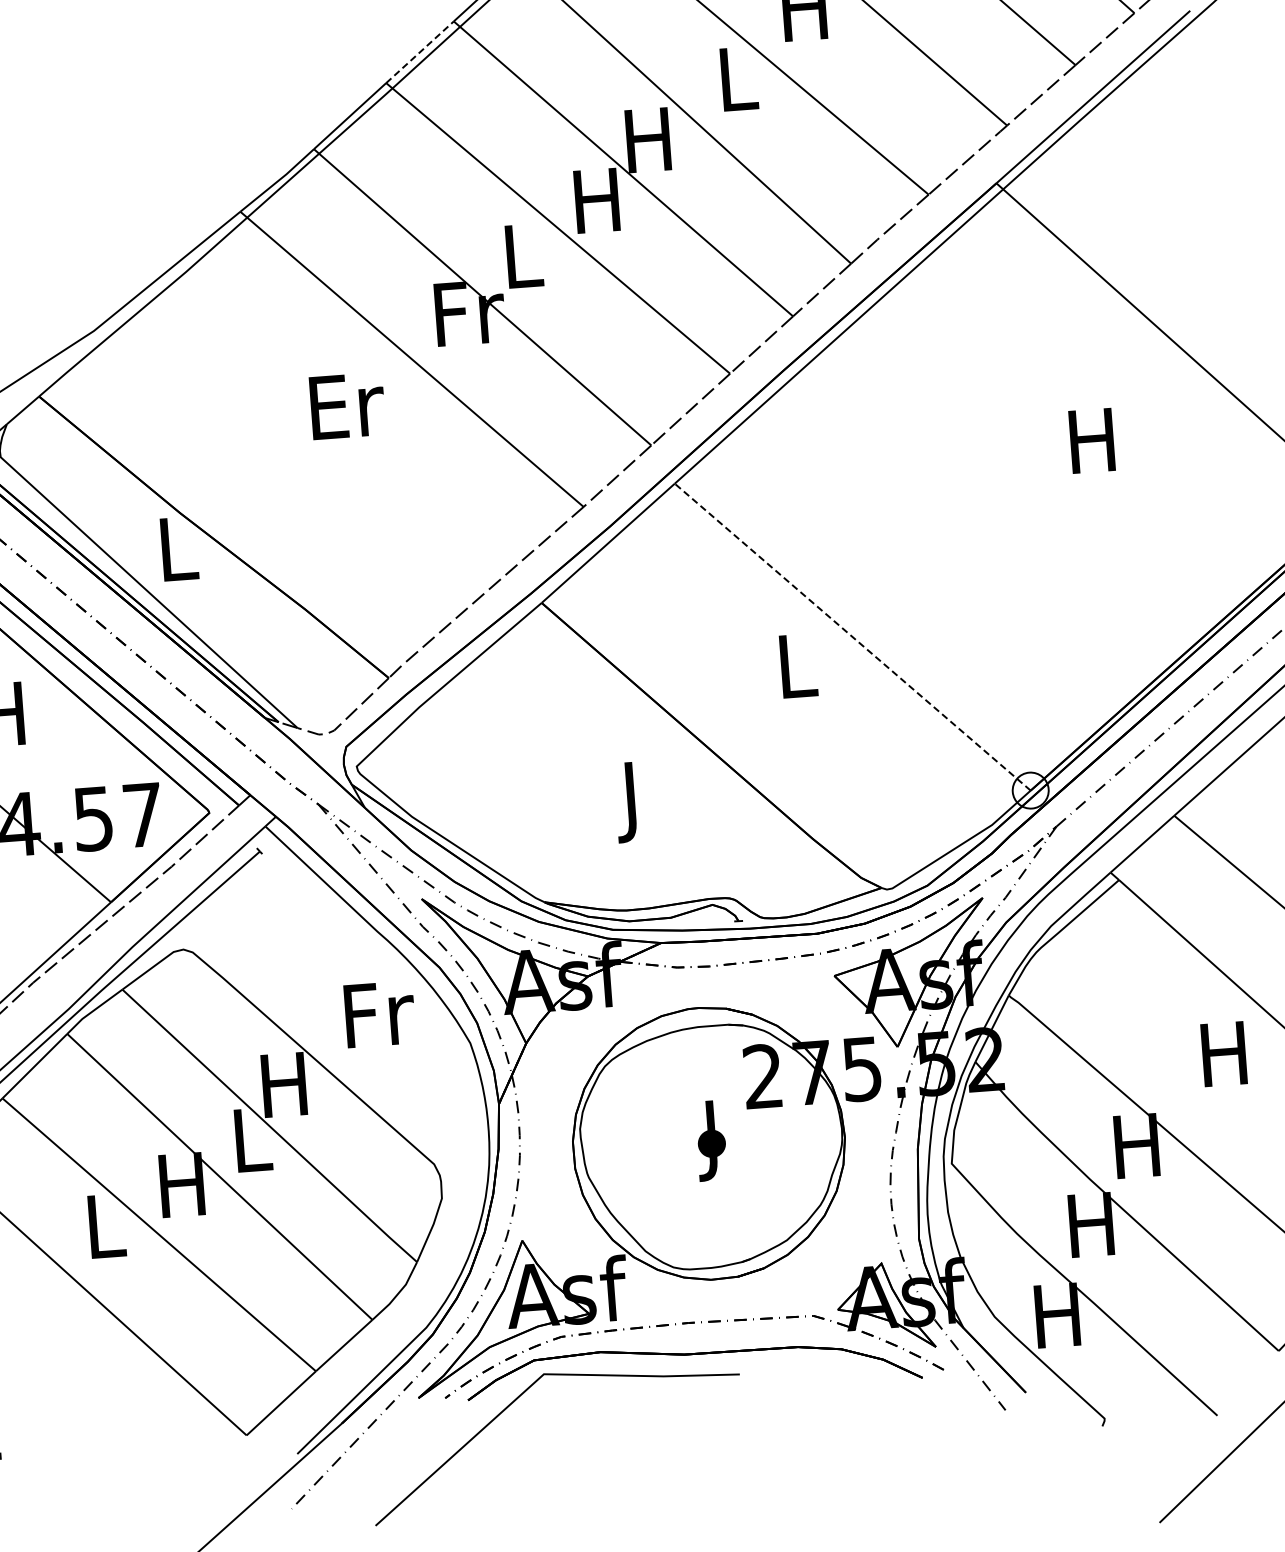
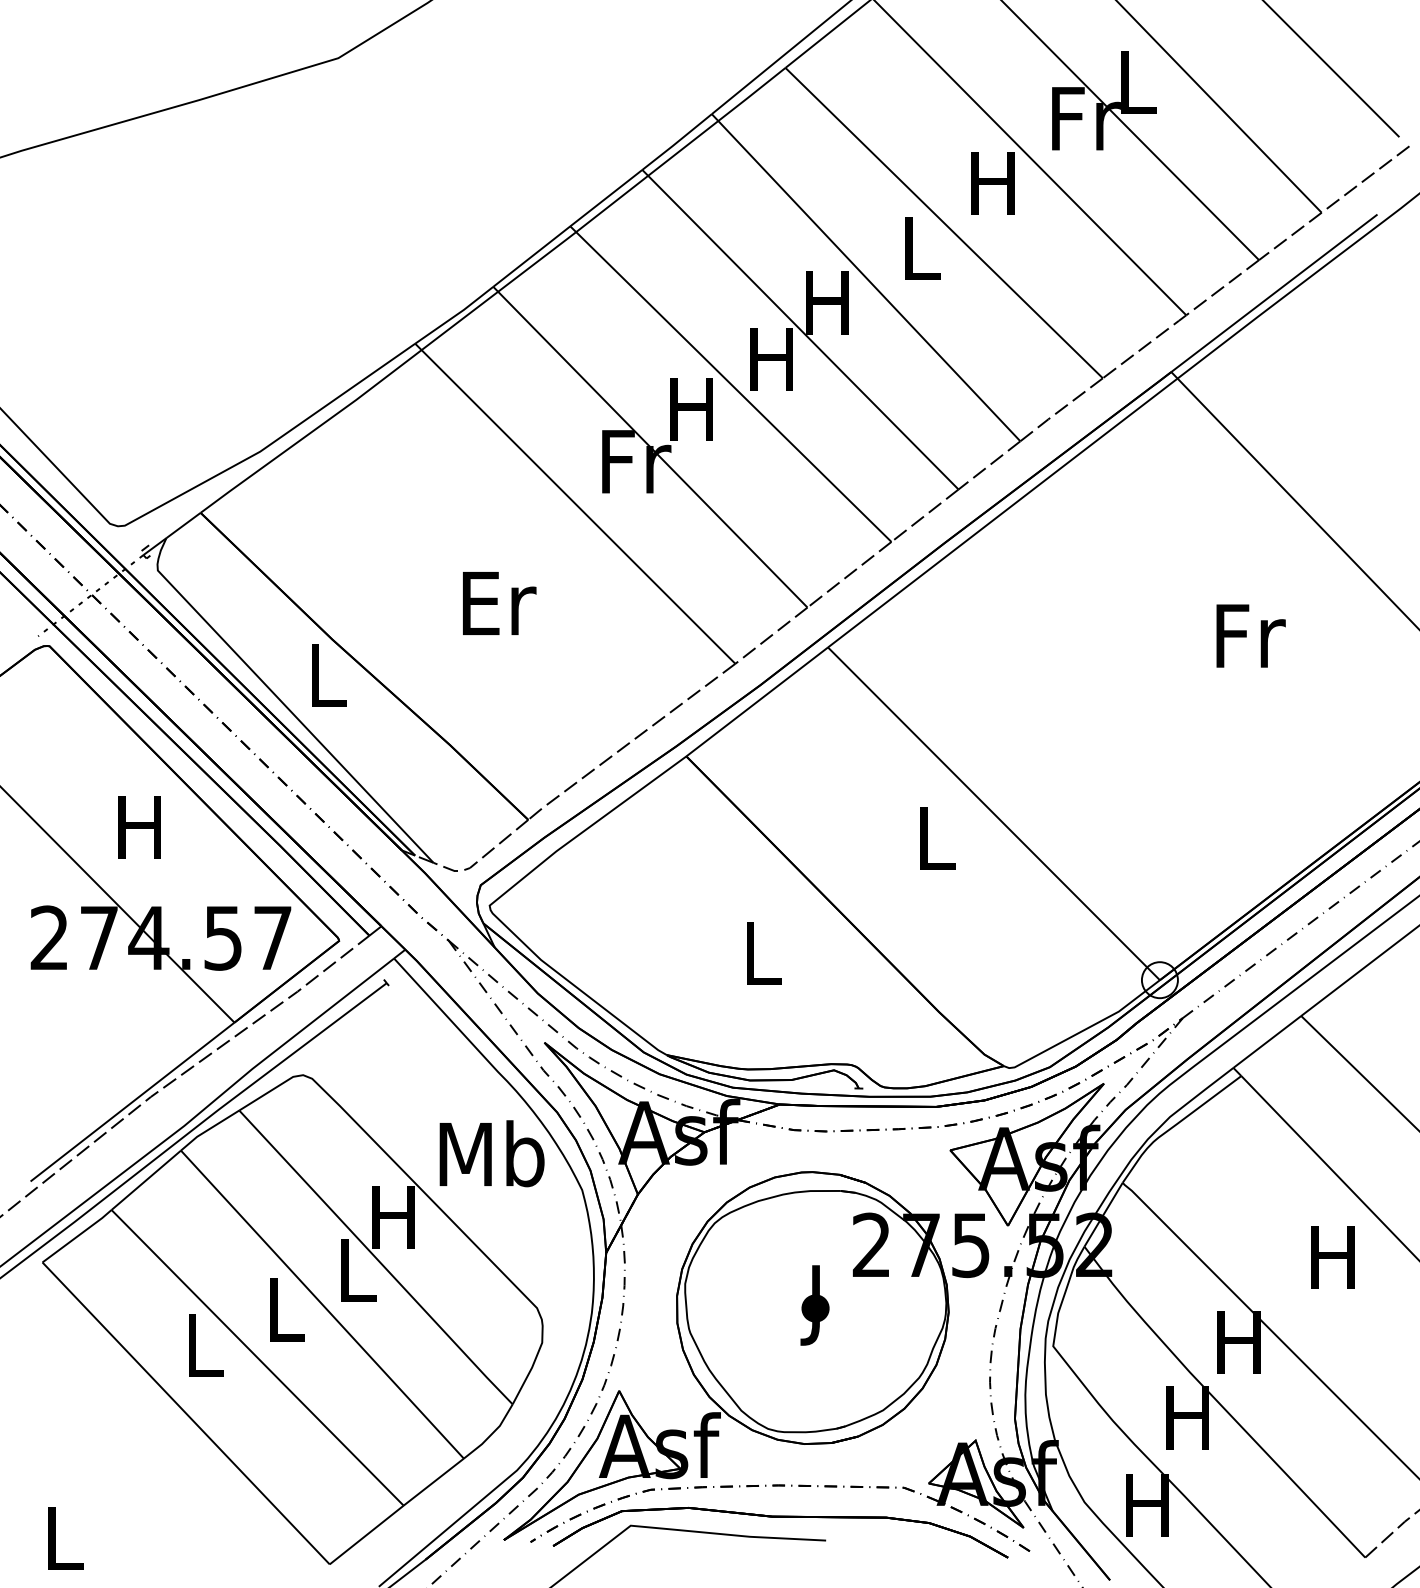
line: (420, 52) -> (606, 198), dashed -> solid
text: (520, 256) -> (691, 409), L -> H
text: (347, 406) -> (499, 603), moved
text: (1095, 440) -> (1250, 635), H -> Fr
line: (852, 636) -> (993, 813), dashed -> solid
text: (633, 801) -> (763, 961), J -> L
text: (377, 1013) -> (491, 1153), Fr -> Mb
text: (181, 1184) -> (283, 1309), H -> L

